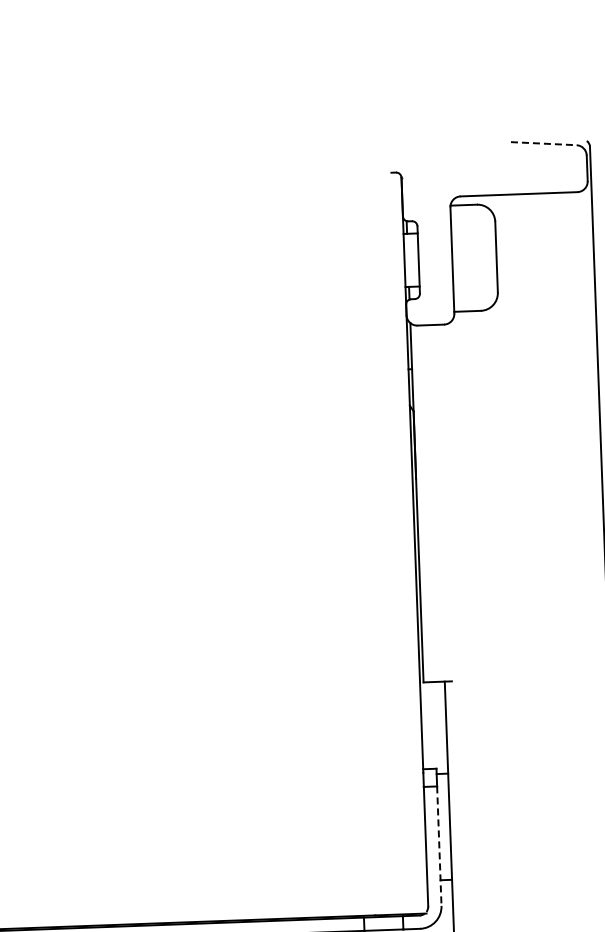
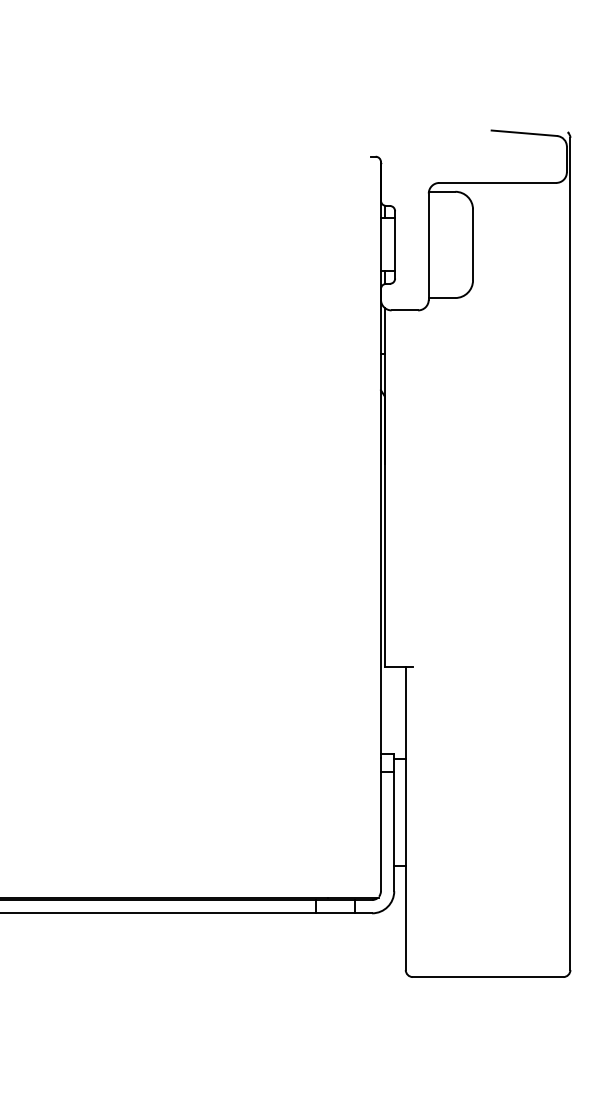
line: (543, 143) -> (524, 133), dashed -> solid
line: (439, 846) -> (394, 831), dashed -> solid

